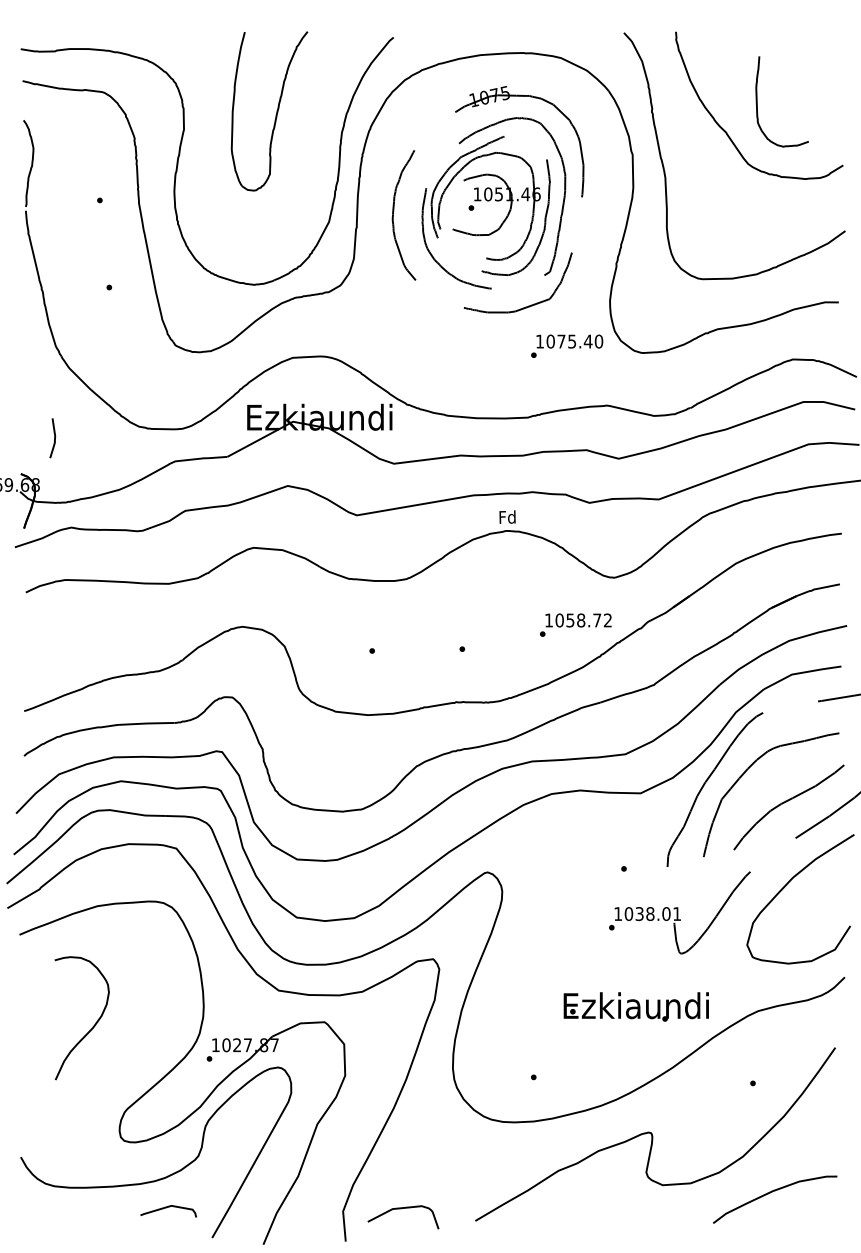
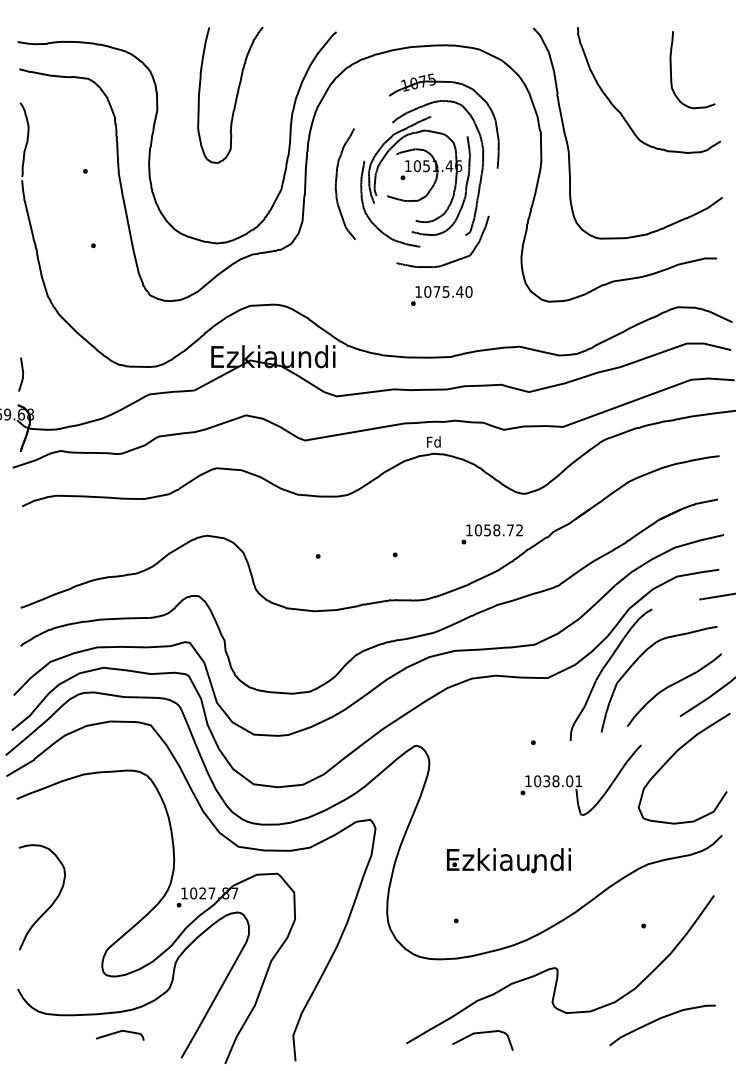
curve: (757, 102) -> (671, 70), moved
text: (566, 345) -> (441, 295), moved
curve: (54, 438) -> (22, 374), moved
text: (635, 1006) -> (508, 860), moved
curve: (92, 1025) -> (51, 903), moved
curve: (169, 1207) -> (120, 1032), moved
curve: (403, 1209) -> (482, 1033), moved

